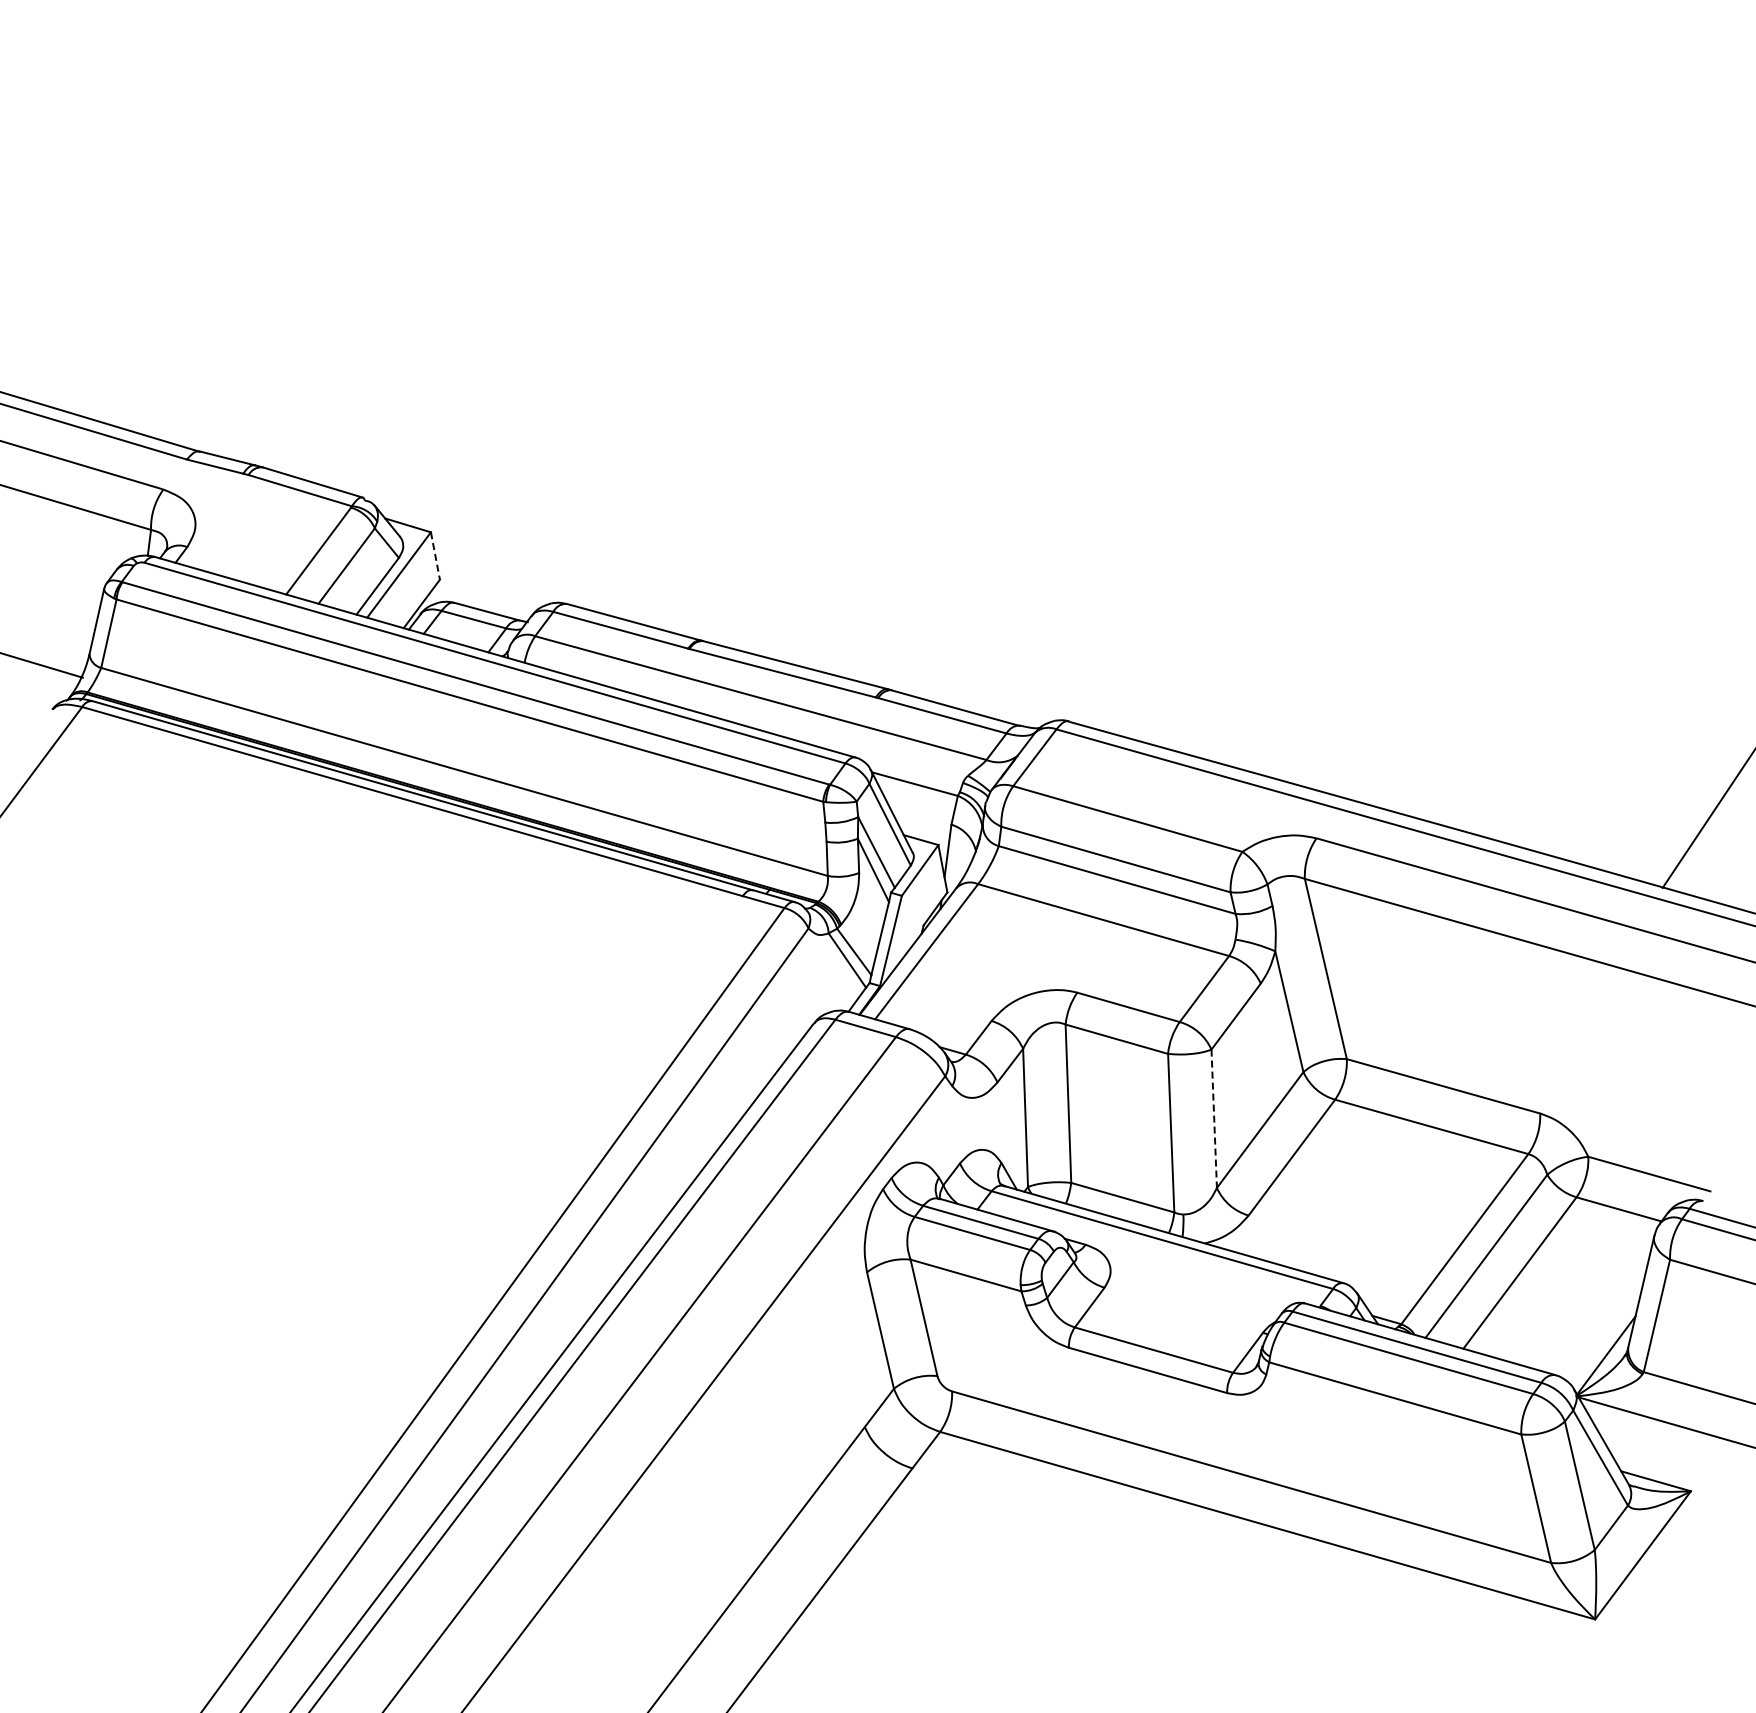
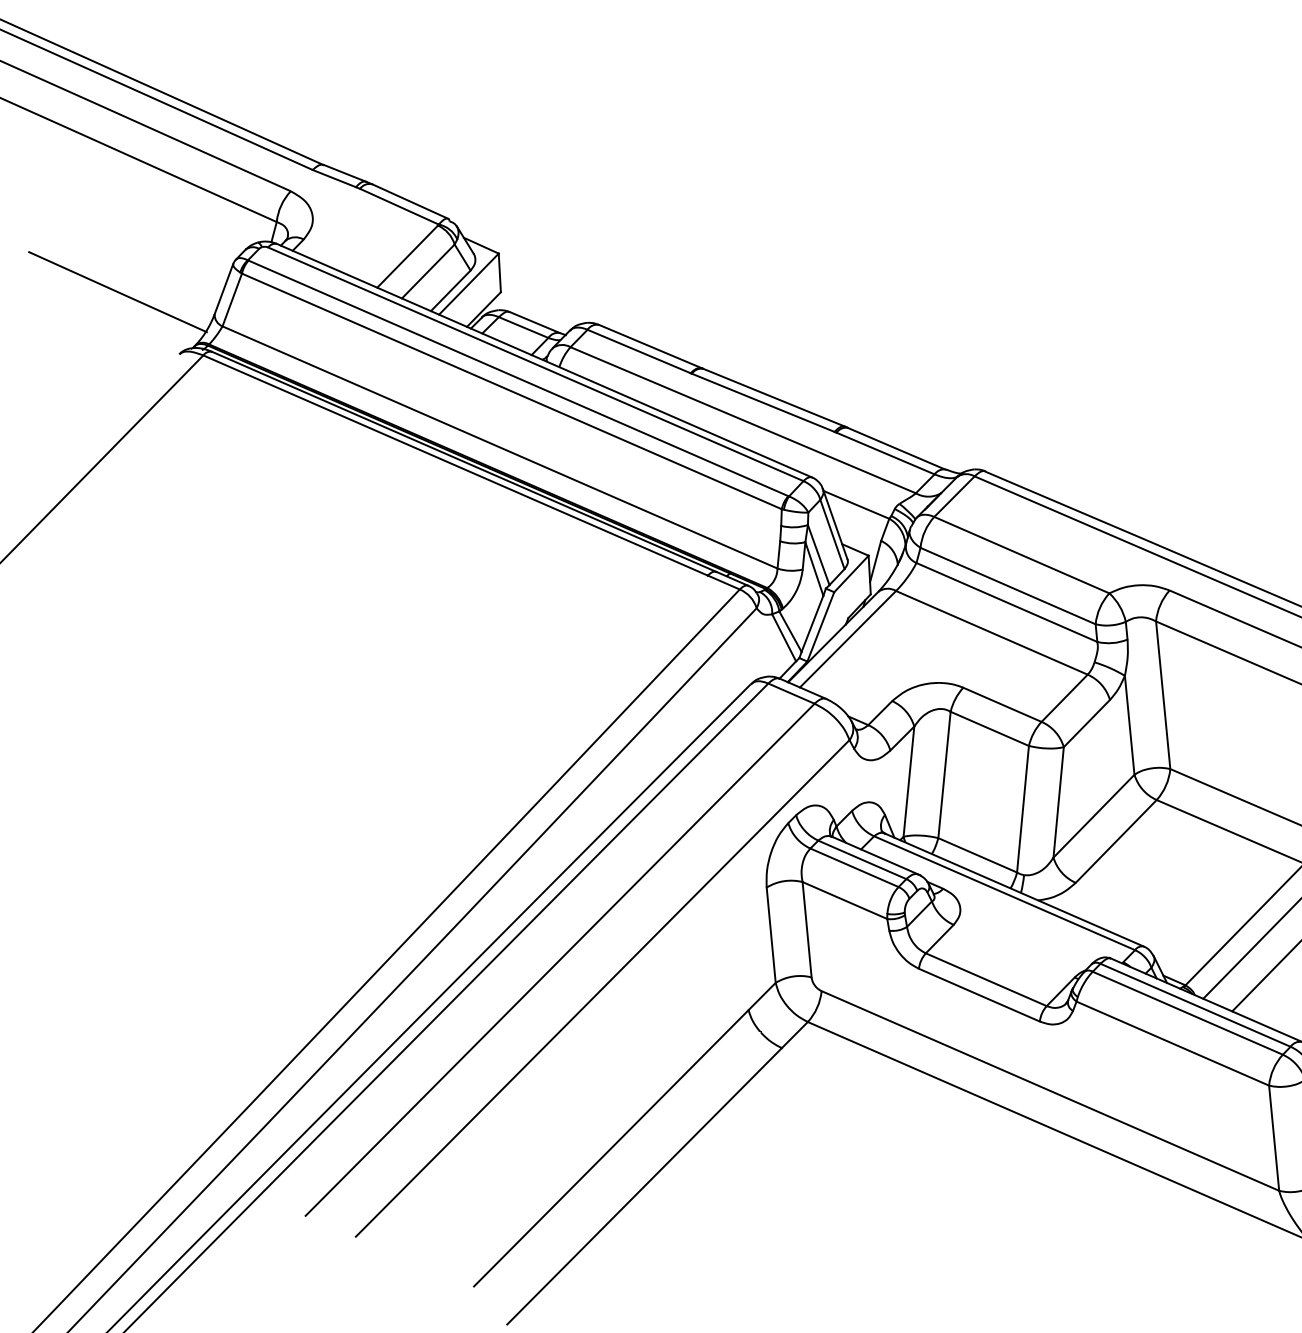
line: (435, 556) -> (499, 273), dashed -> solid
line: (1214, 1119) -> (1058, 802), dashed -> solid

